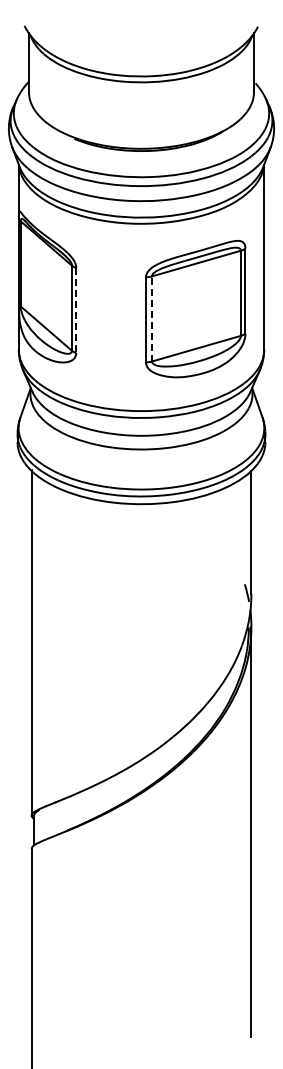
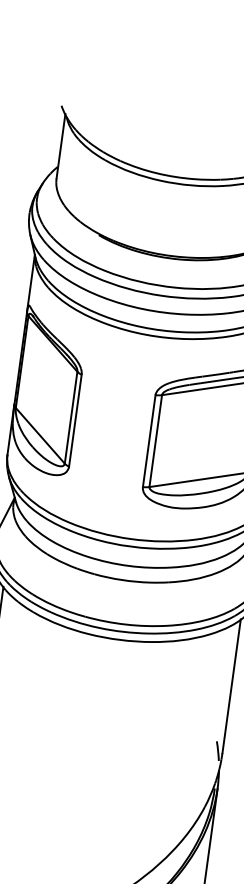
line: (76, 310) -> (75, 420), dashed -> solid
line: (151, 319) -> (155, 441), dashed -> solid

